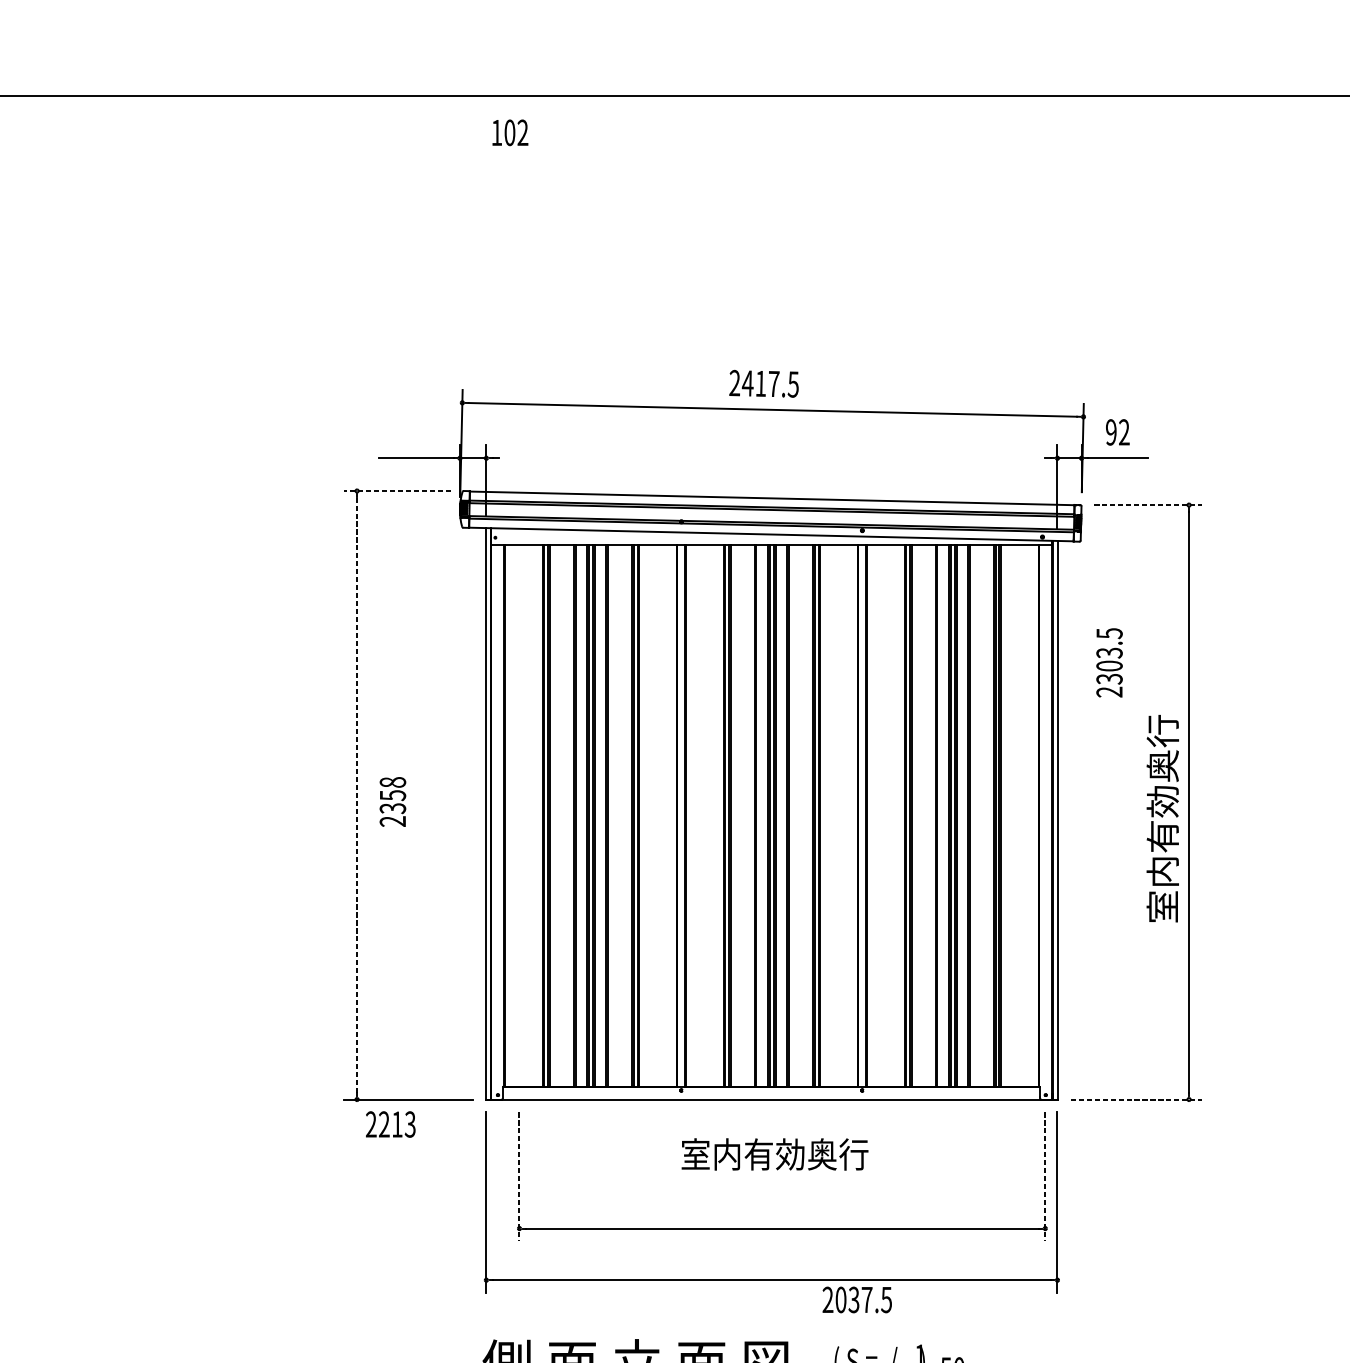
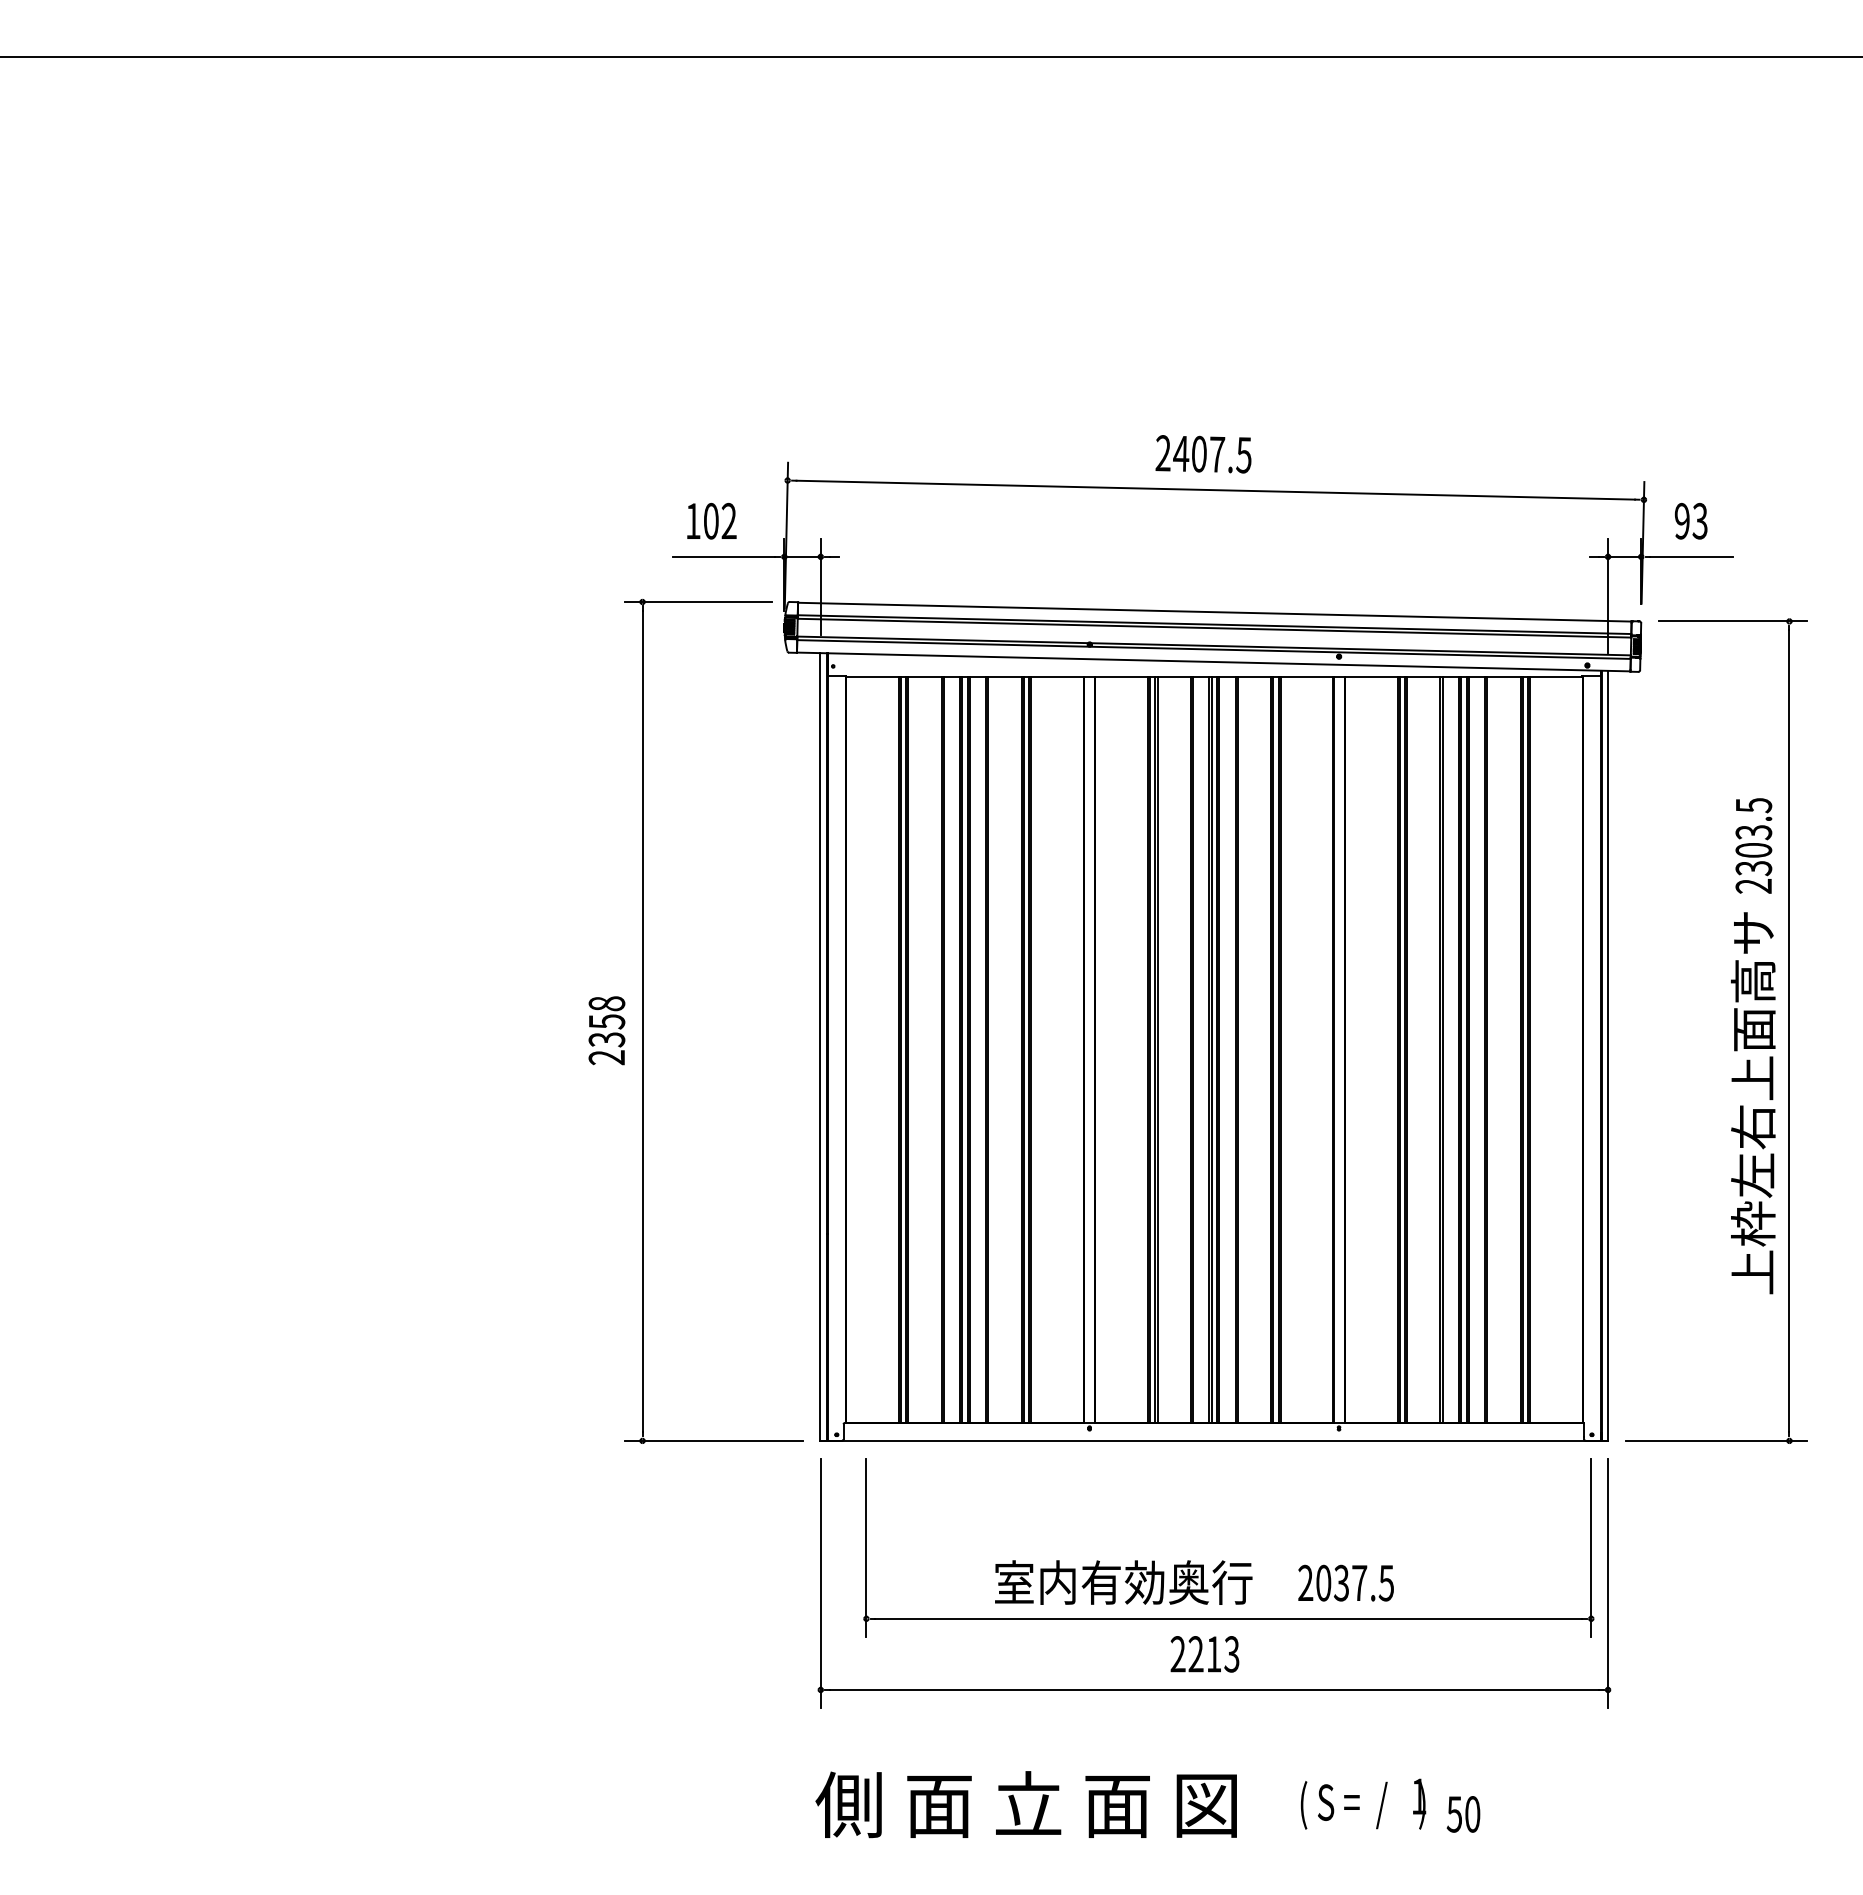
text: (510, 132) -> (711, 520), moved
text: (761, 383) -> (1199, 453), 2417.5 -> 2407.5
text: (1123, 432) -> (1699, 521), 92 -> 93
line: (397, 491) -> (698, 602), dashed -> solid
line: (1148, 505) -> (1733, 621), dashed -> solid
text: (1109, 662) -> (1753, 845), moved
line: (357, 795) -> (642, 1021), dashed -> solid
text: (392, 801) -> (606, 1030), moved
text: (1162, 854) -> (1752, 1102), 室内有効奥行 -> 上枠左右上面高サ
line: (1136, 1099) -> (1716, 1440), dashed -> solid
text: (390, 1124) -> (1204, 1654), moved
text: (774, 1154) -> (1123, 1582), moved
line: (519, 1176) -> (866, 1547), dashed -> solid
line: (1045, 1176) -> (1591, 1547), dashed -> solid
text: (856, 1299) -> (1345, 1582), moved

